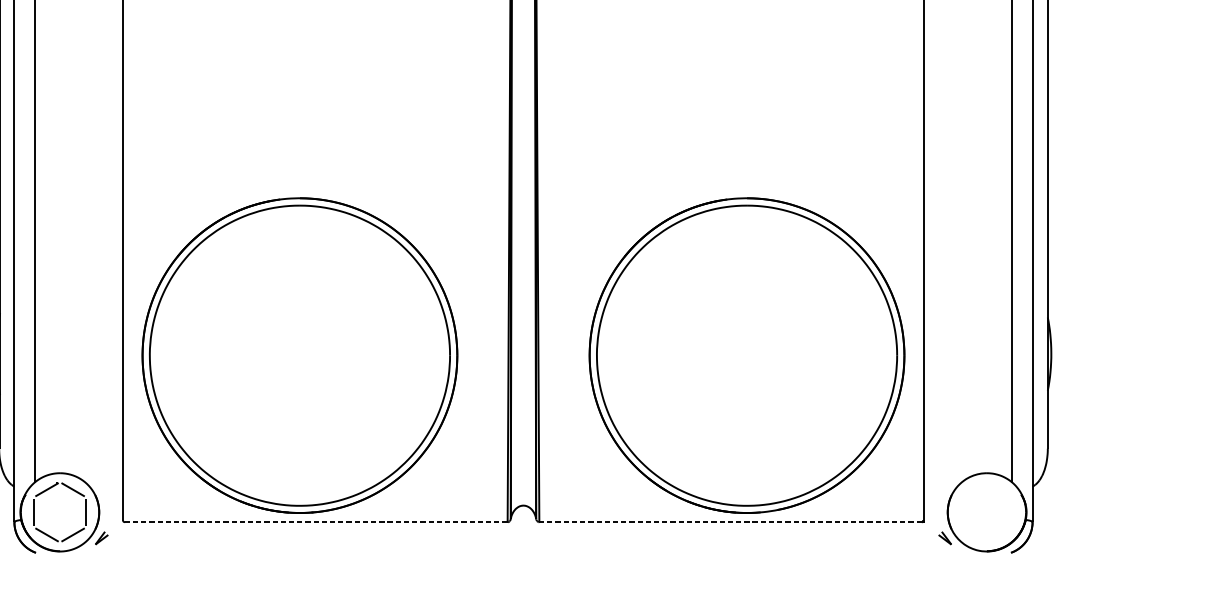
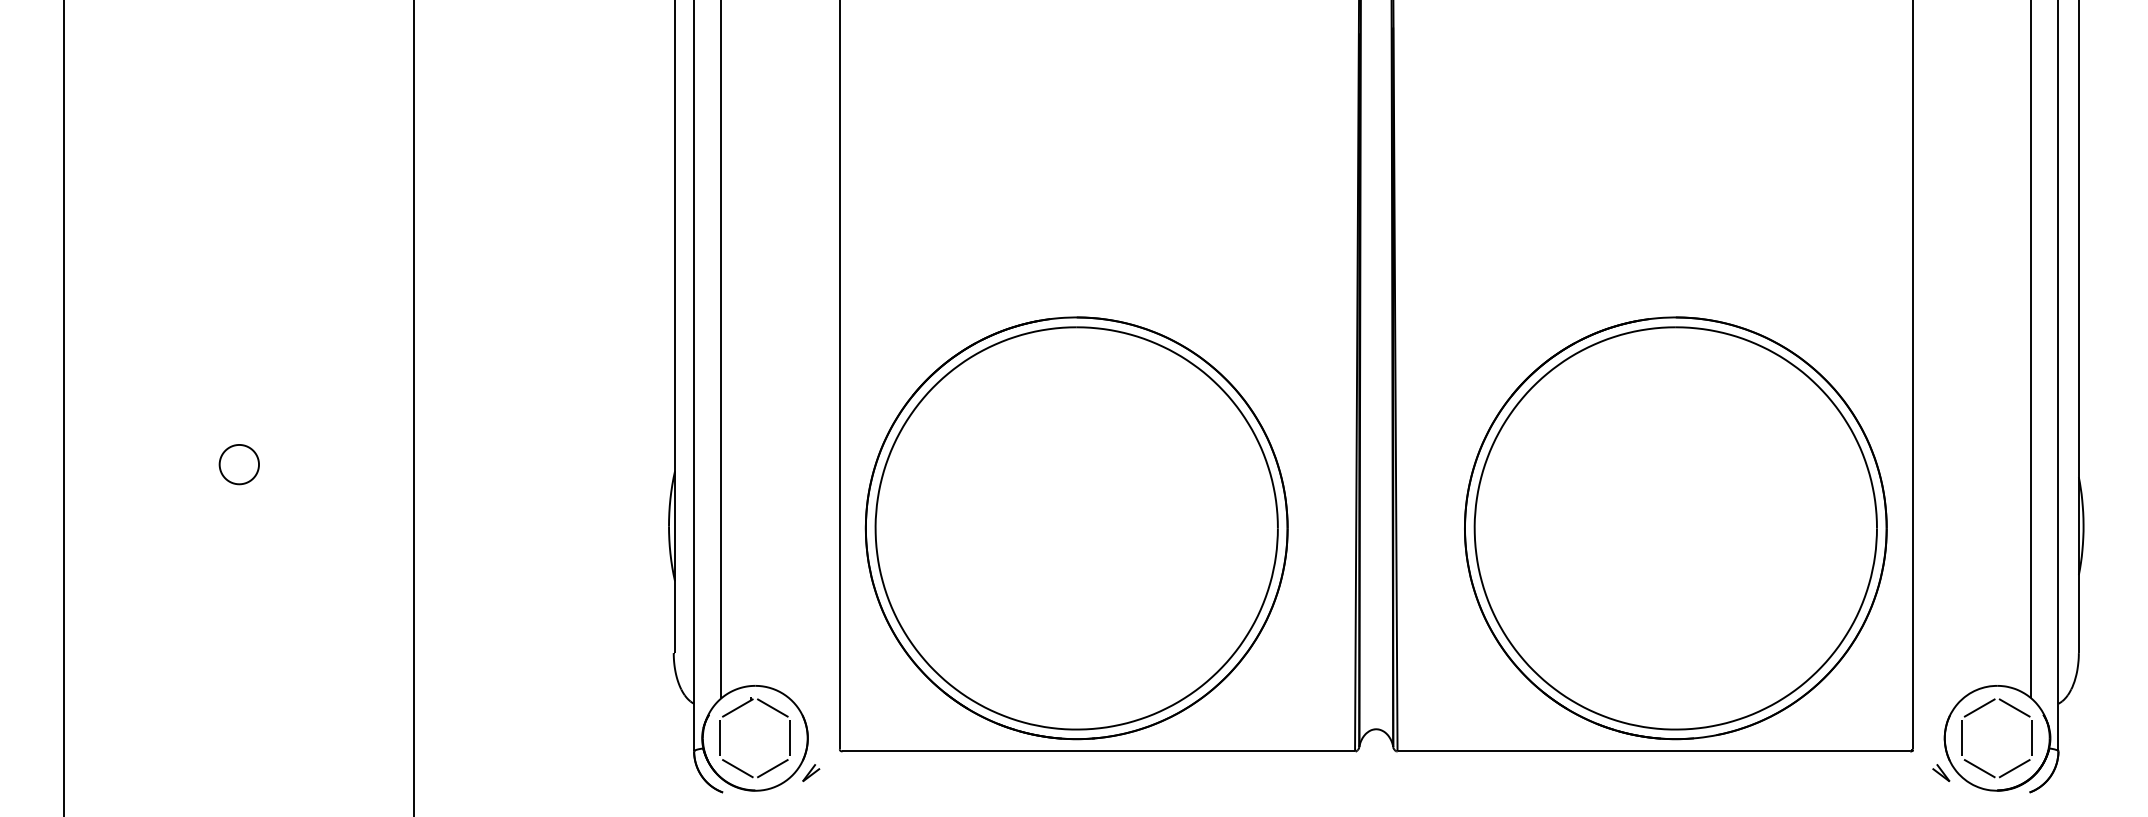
line: (316, 522) -> (1098, 751), dashed -> solid
line: (730, 522) -> (1653, 751), dashed -> solid
part: (972, 533) -> (1978, 766), added

